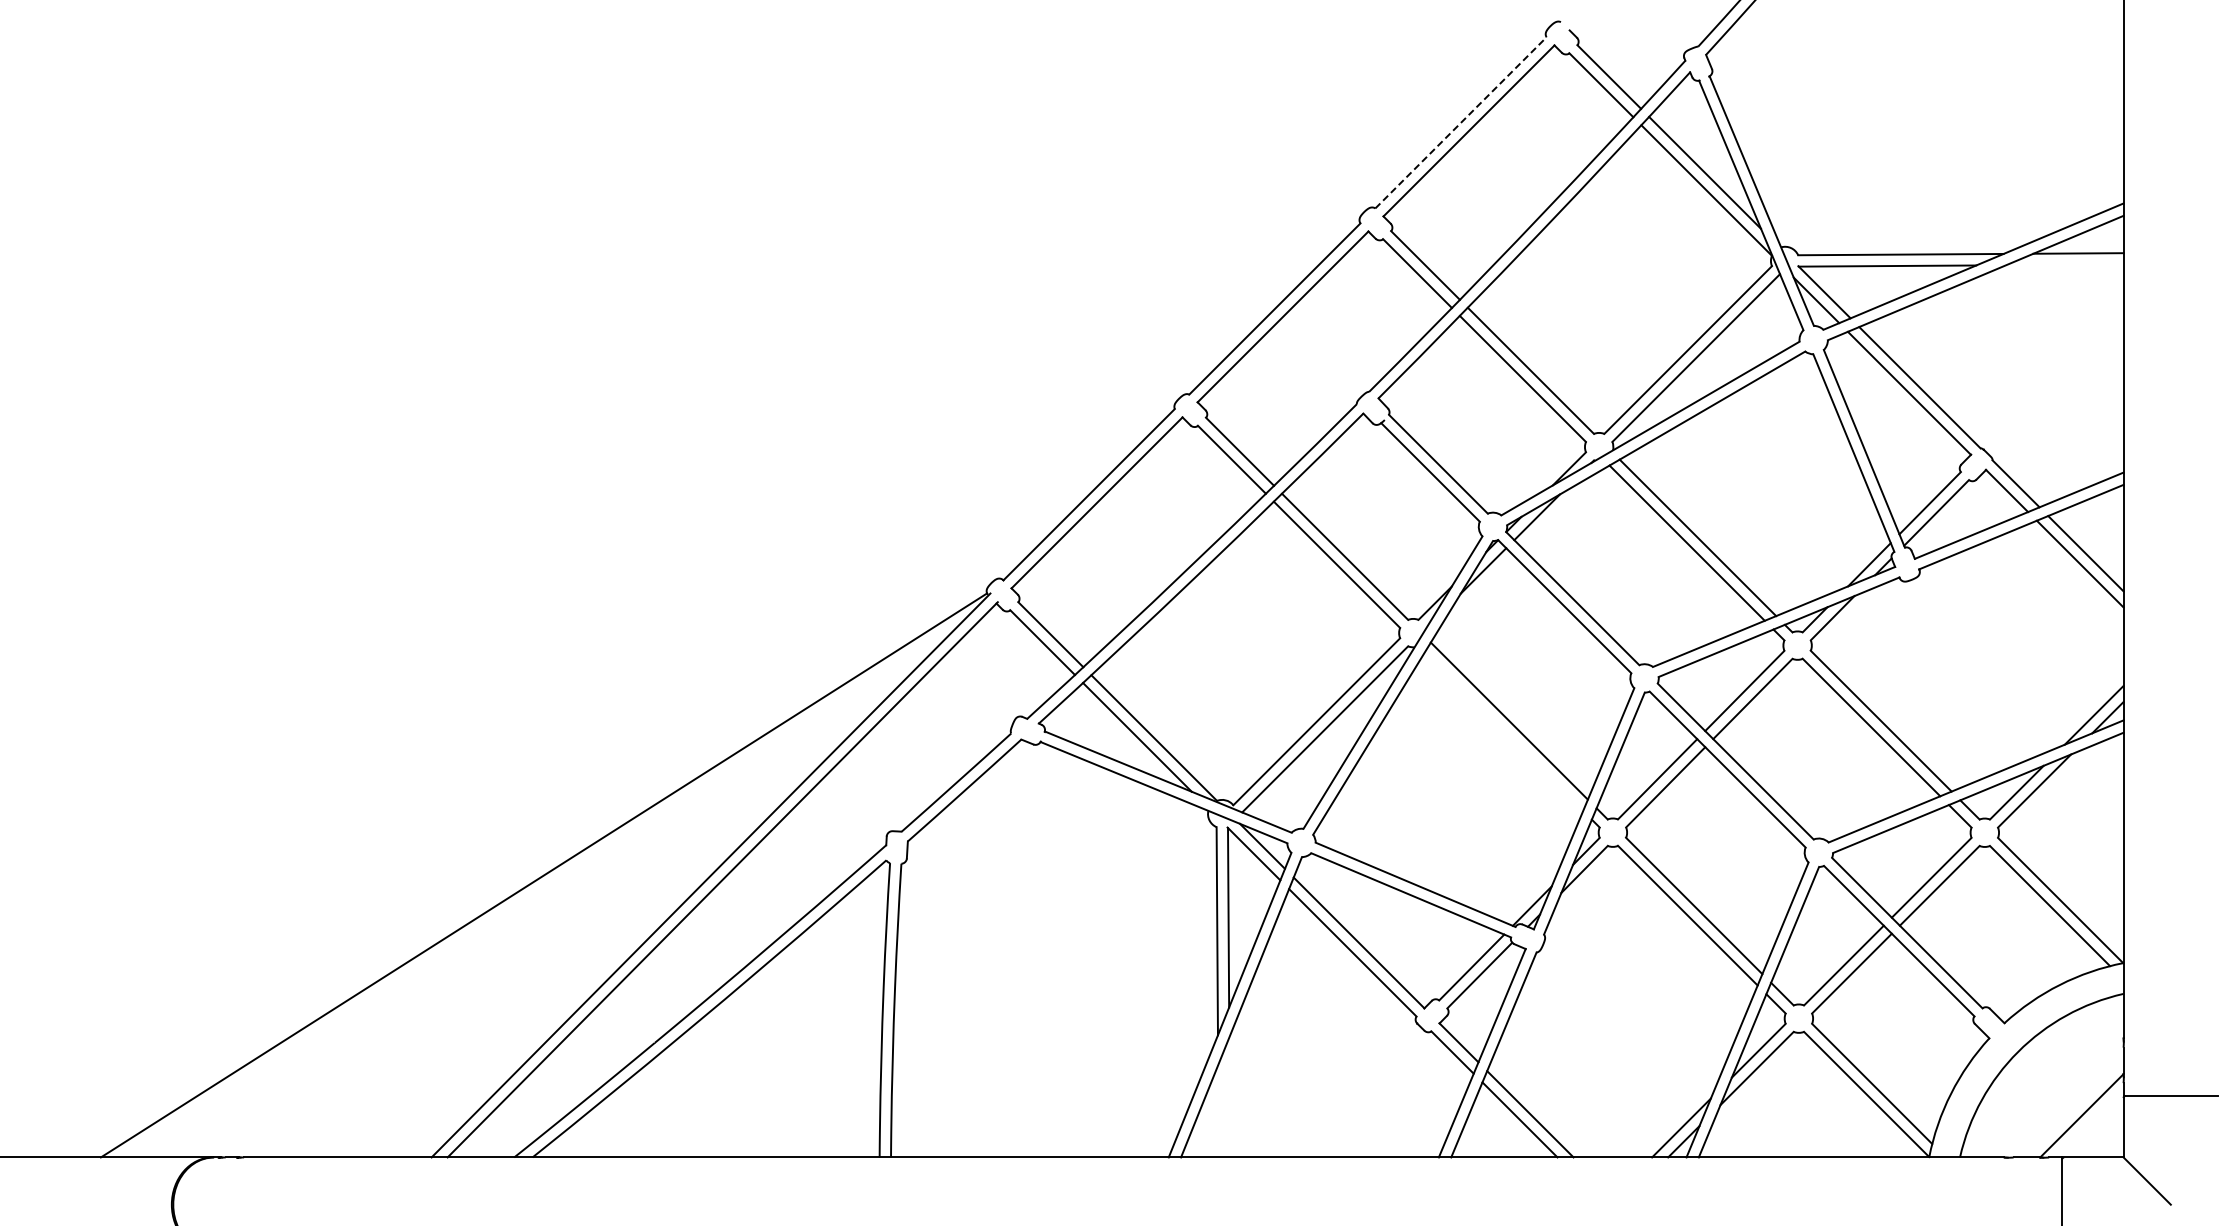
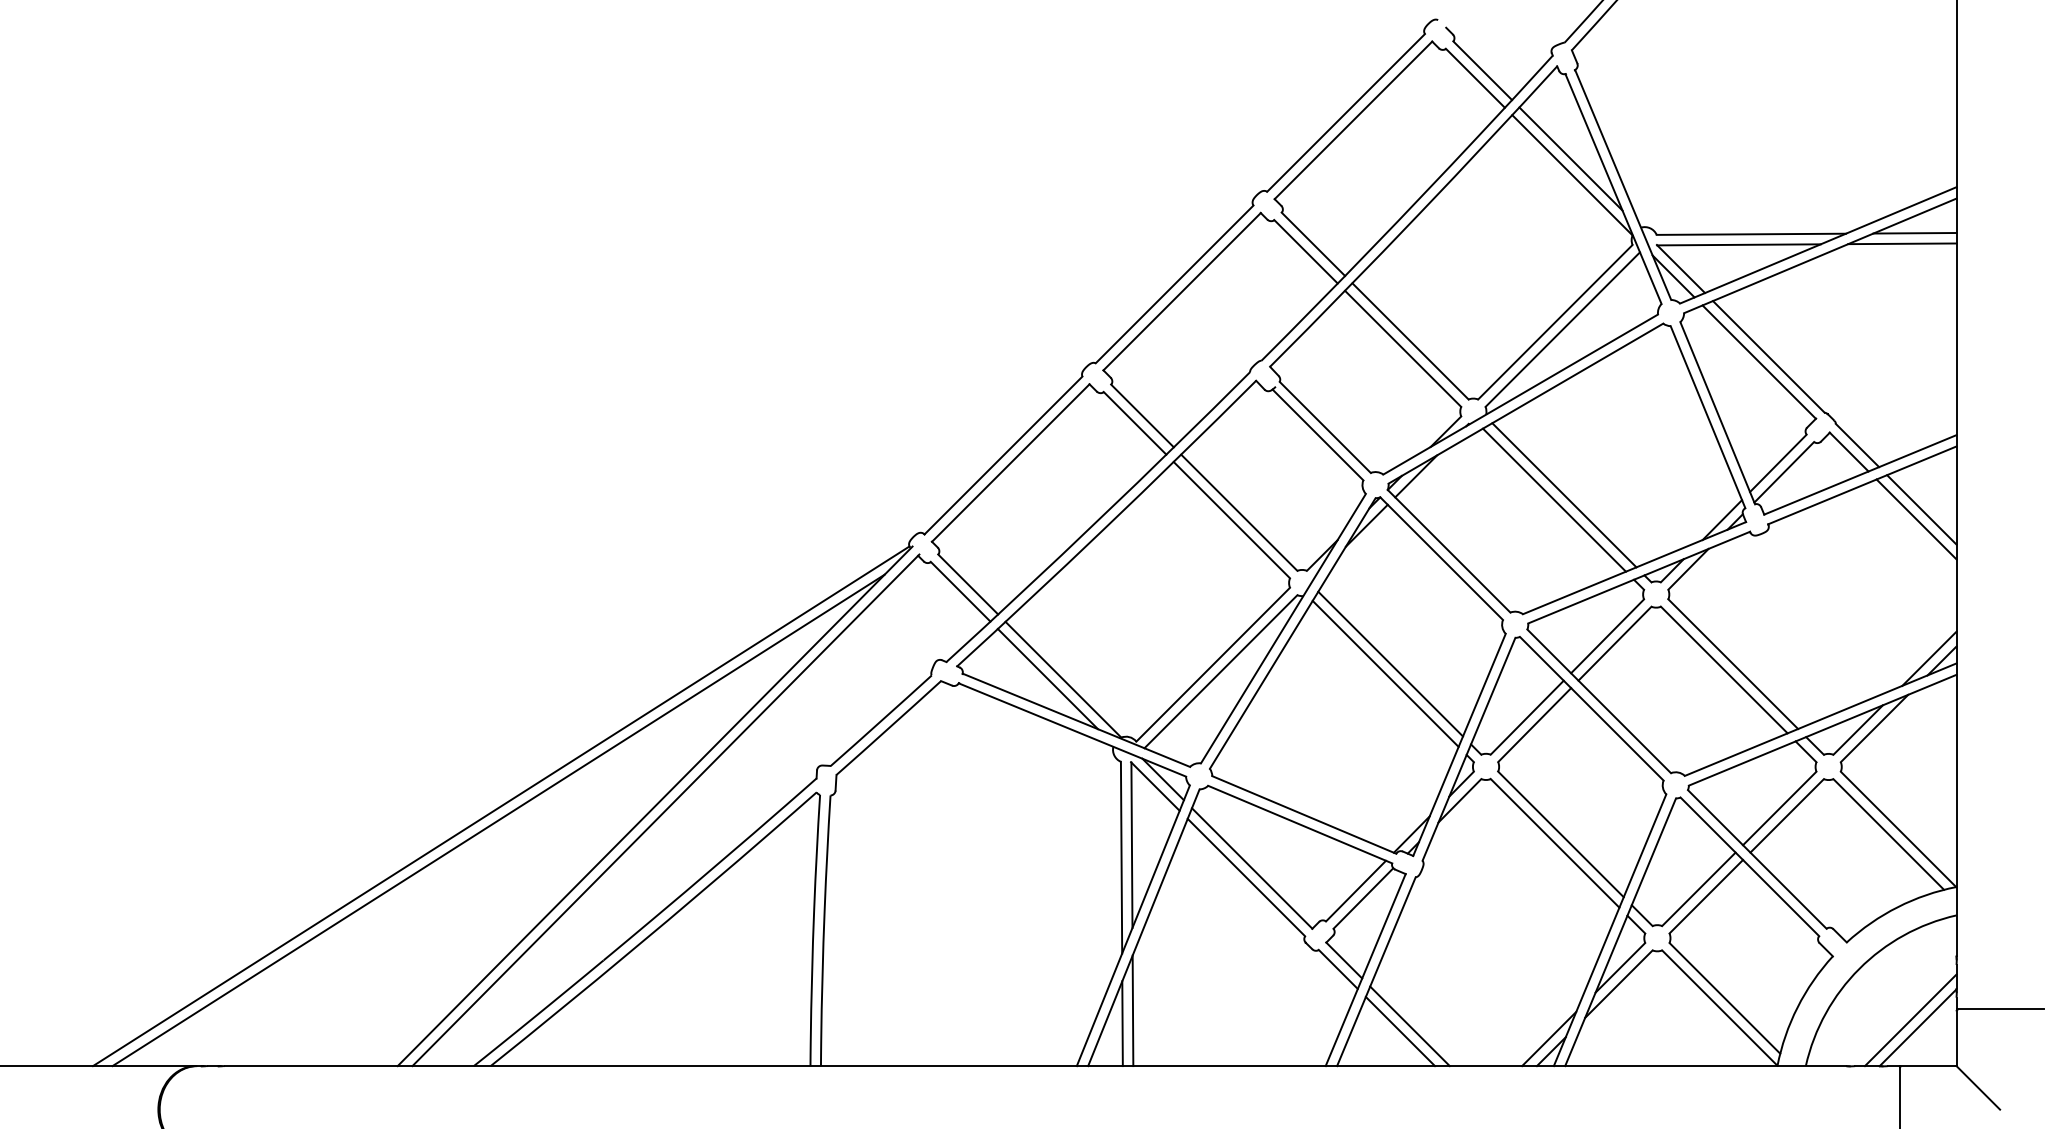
line: (1461, 122) -> (1346, 112), dashed -> solid
line: (2064, 264) -> (1902, 243), added
line: (1503, 731) -> (1385, 673), added
line: (541, 890) -> (498, 820), added
line: (1229, 1097) -> (1132, 1010), added
line: (2073, 1107) -> (1910, 1020), added
line: (1218, 1111) -> (1122, 1023), added

